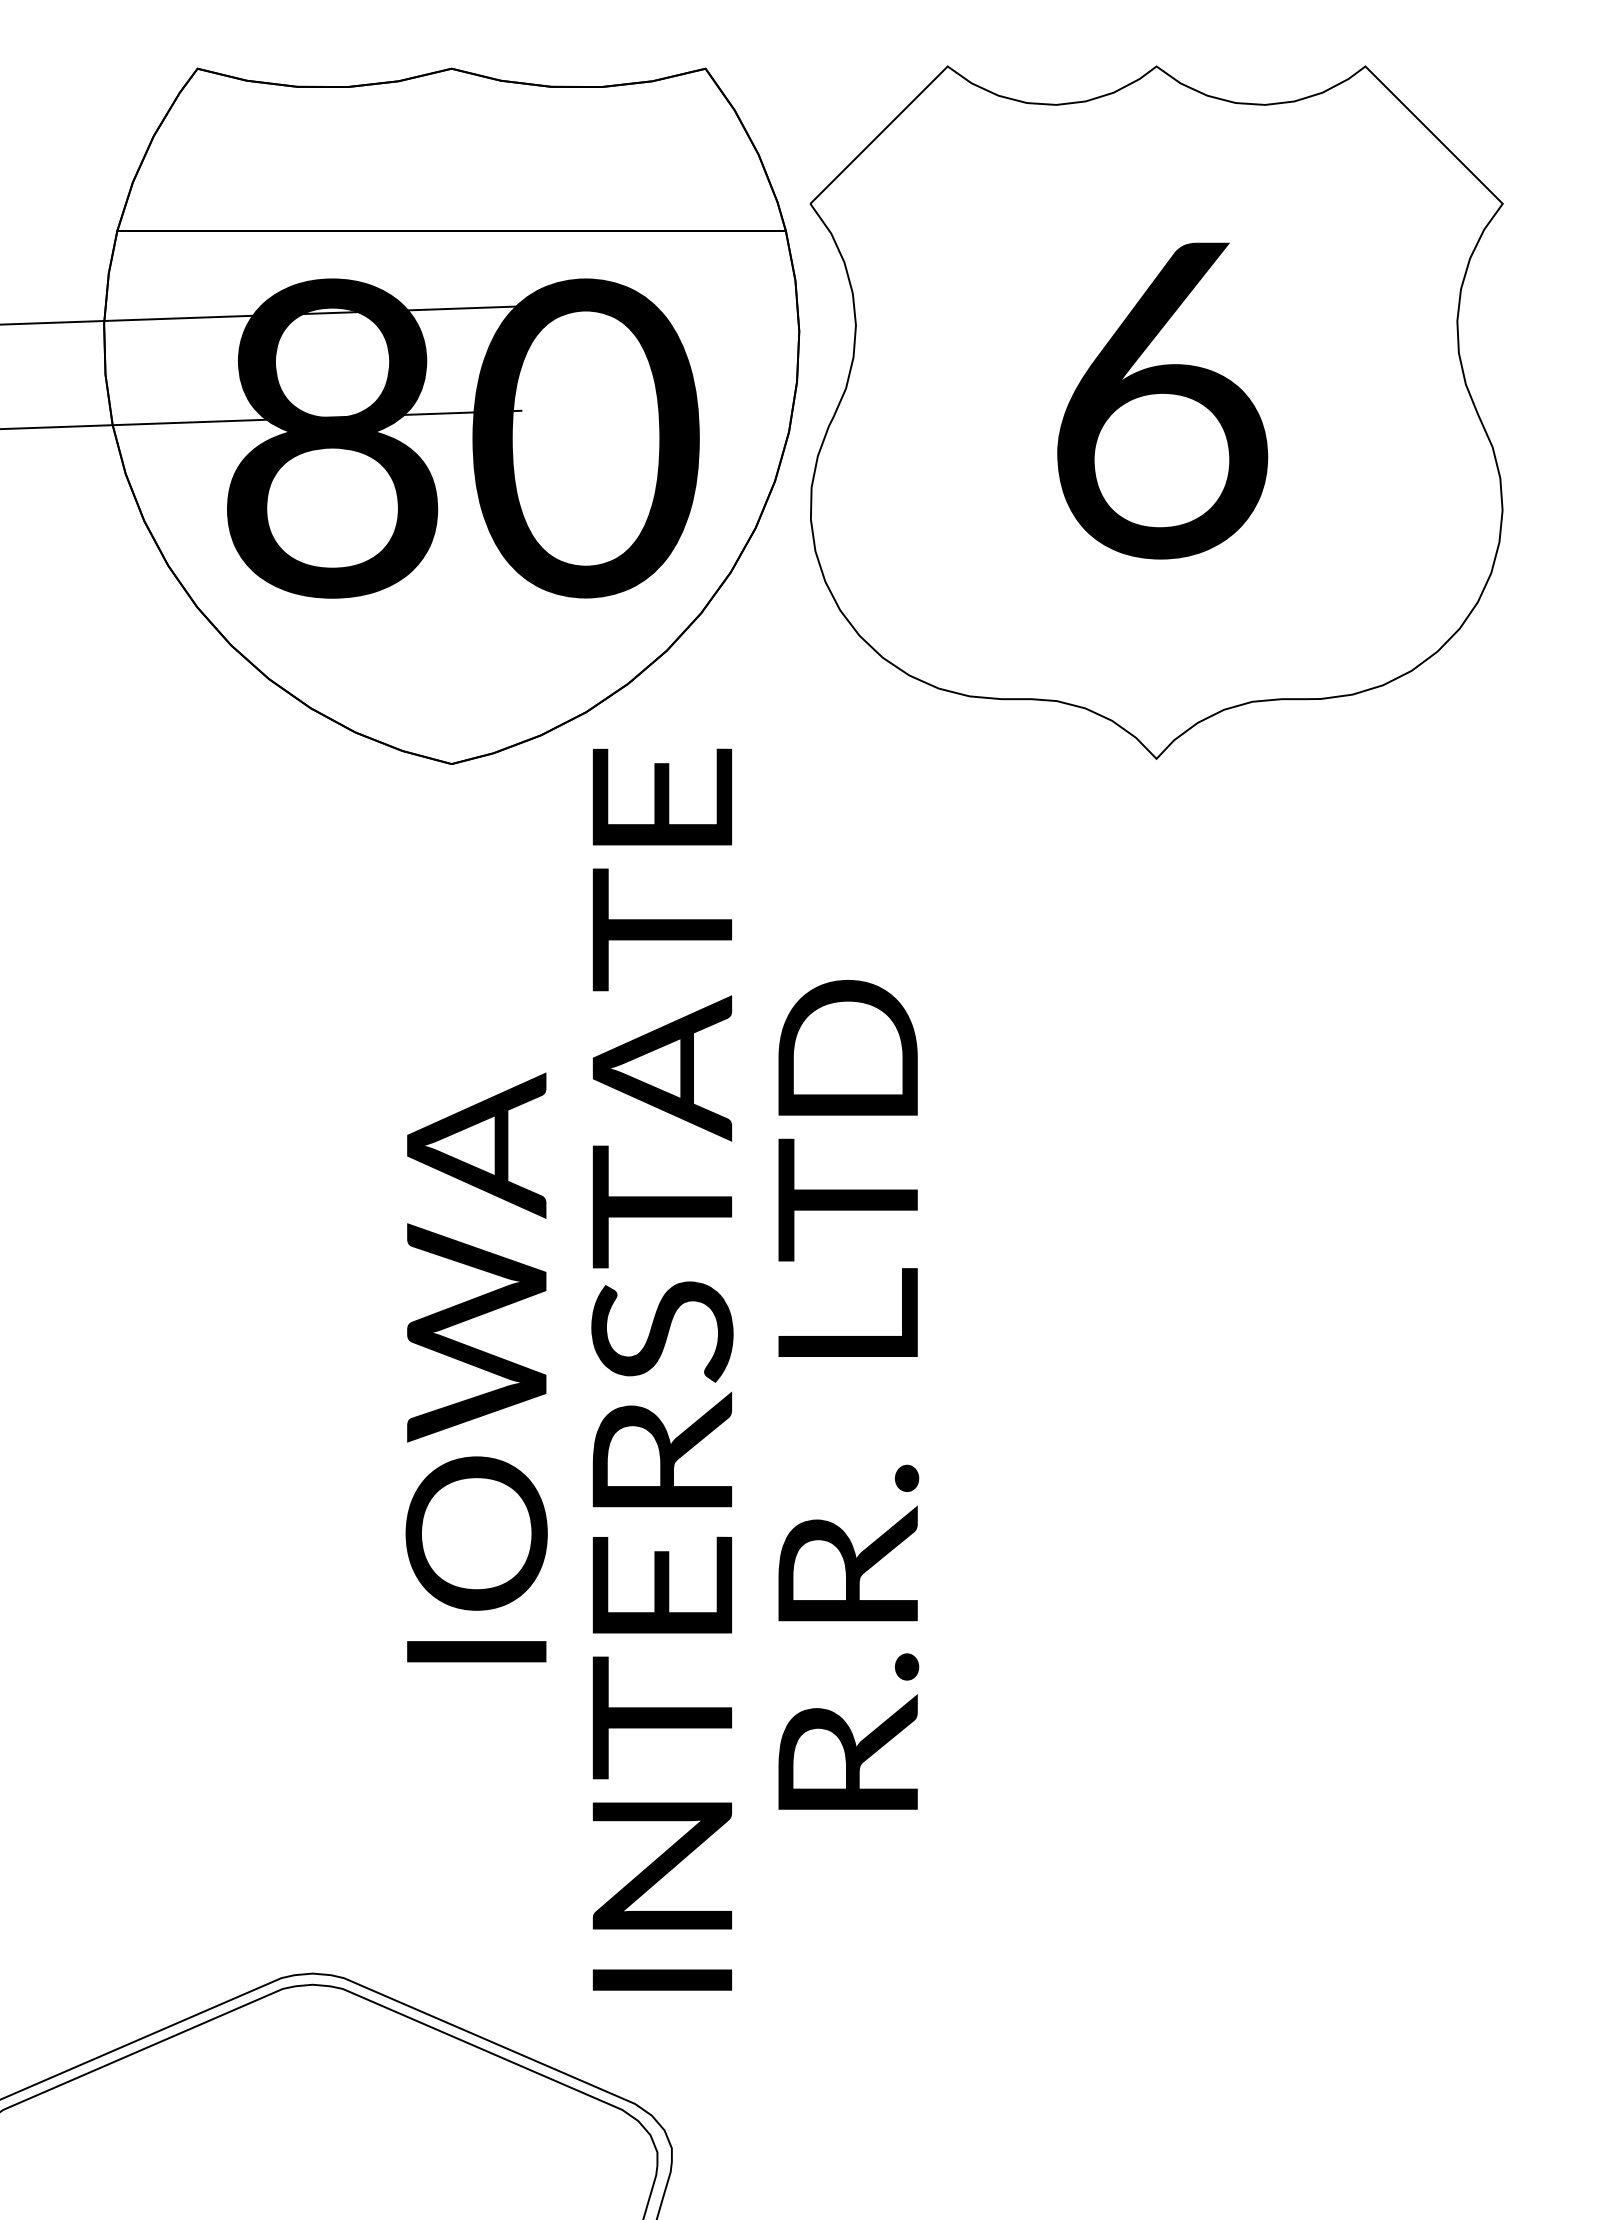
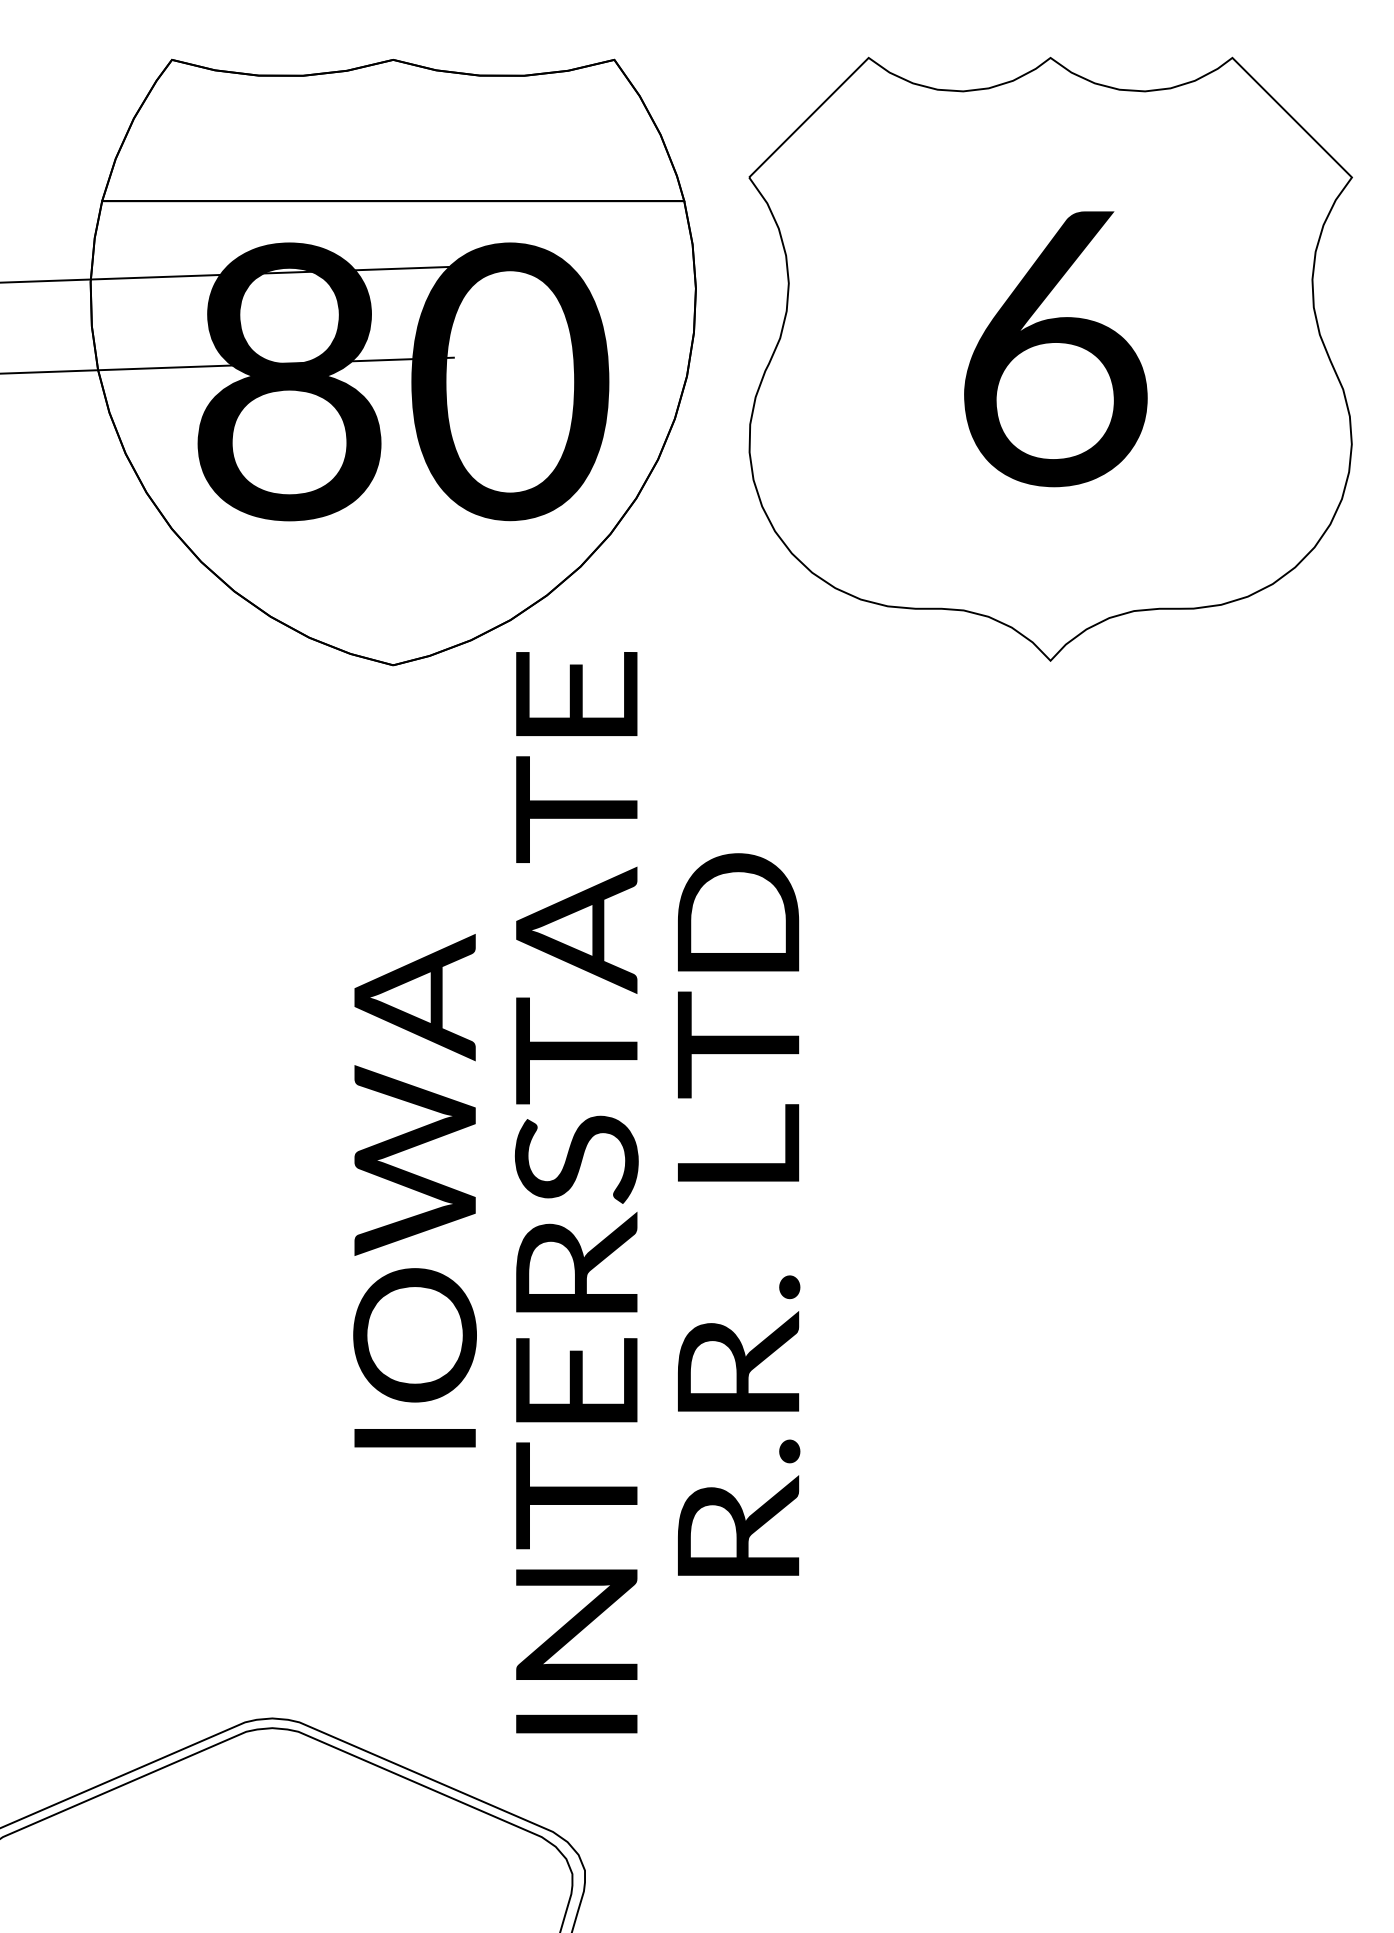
part: (1156, 412) -> (1050, 359), moved

